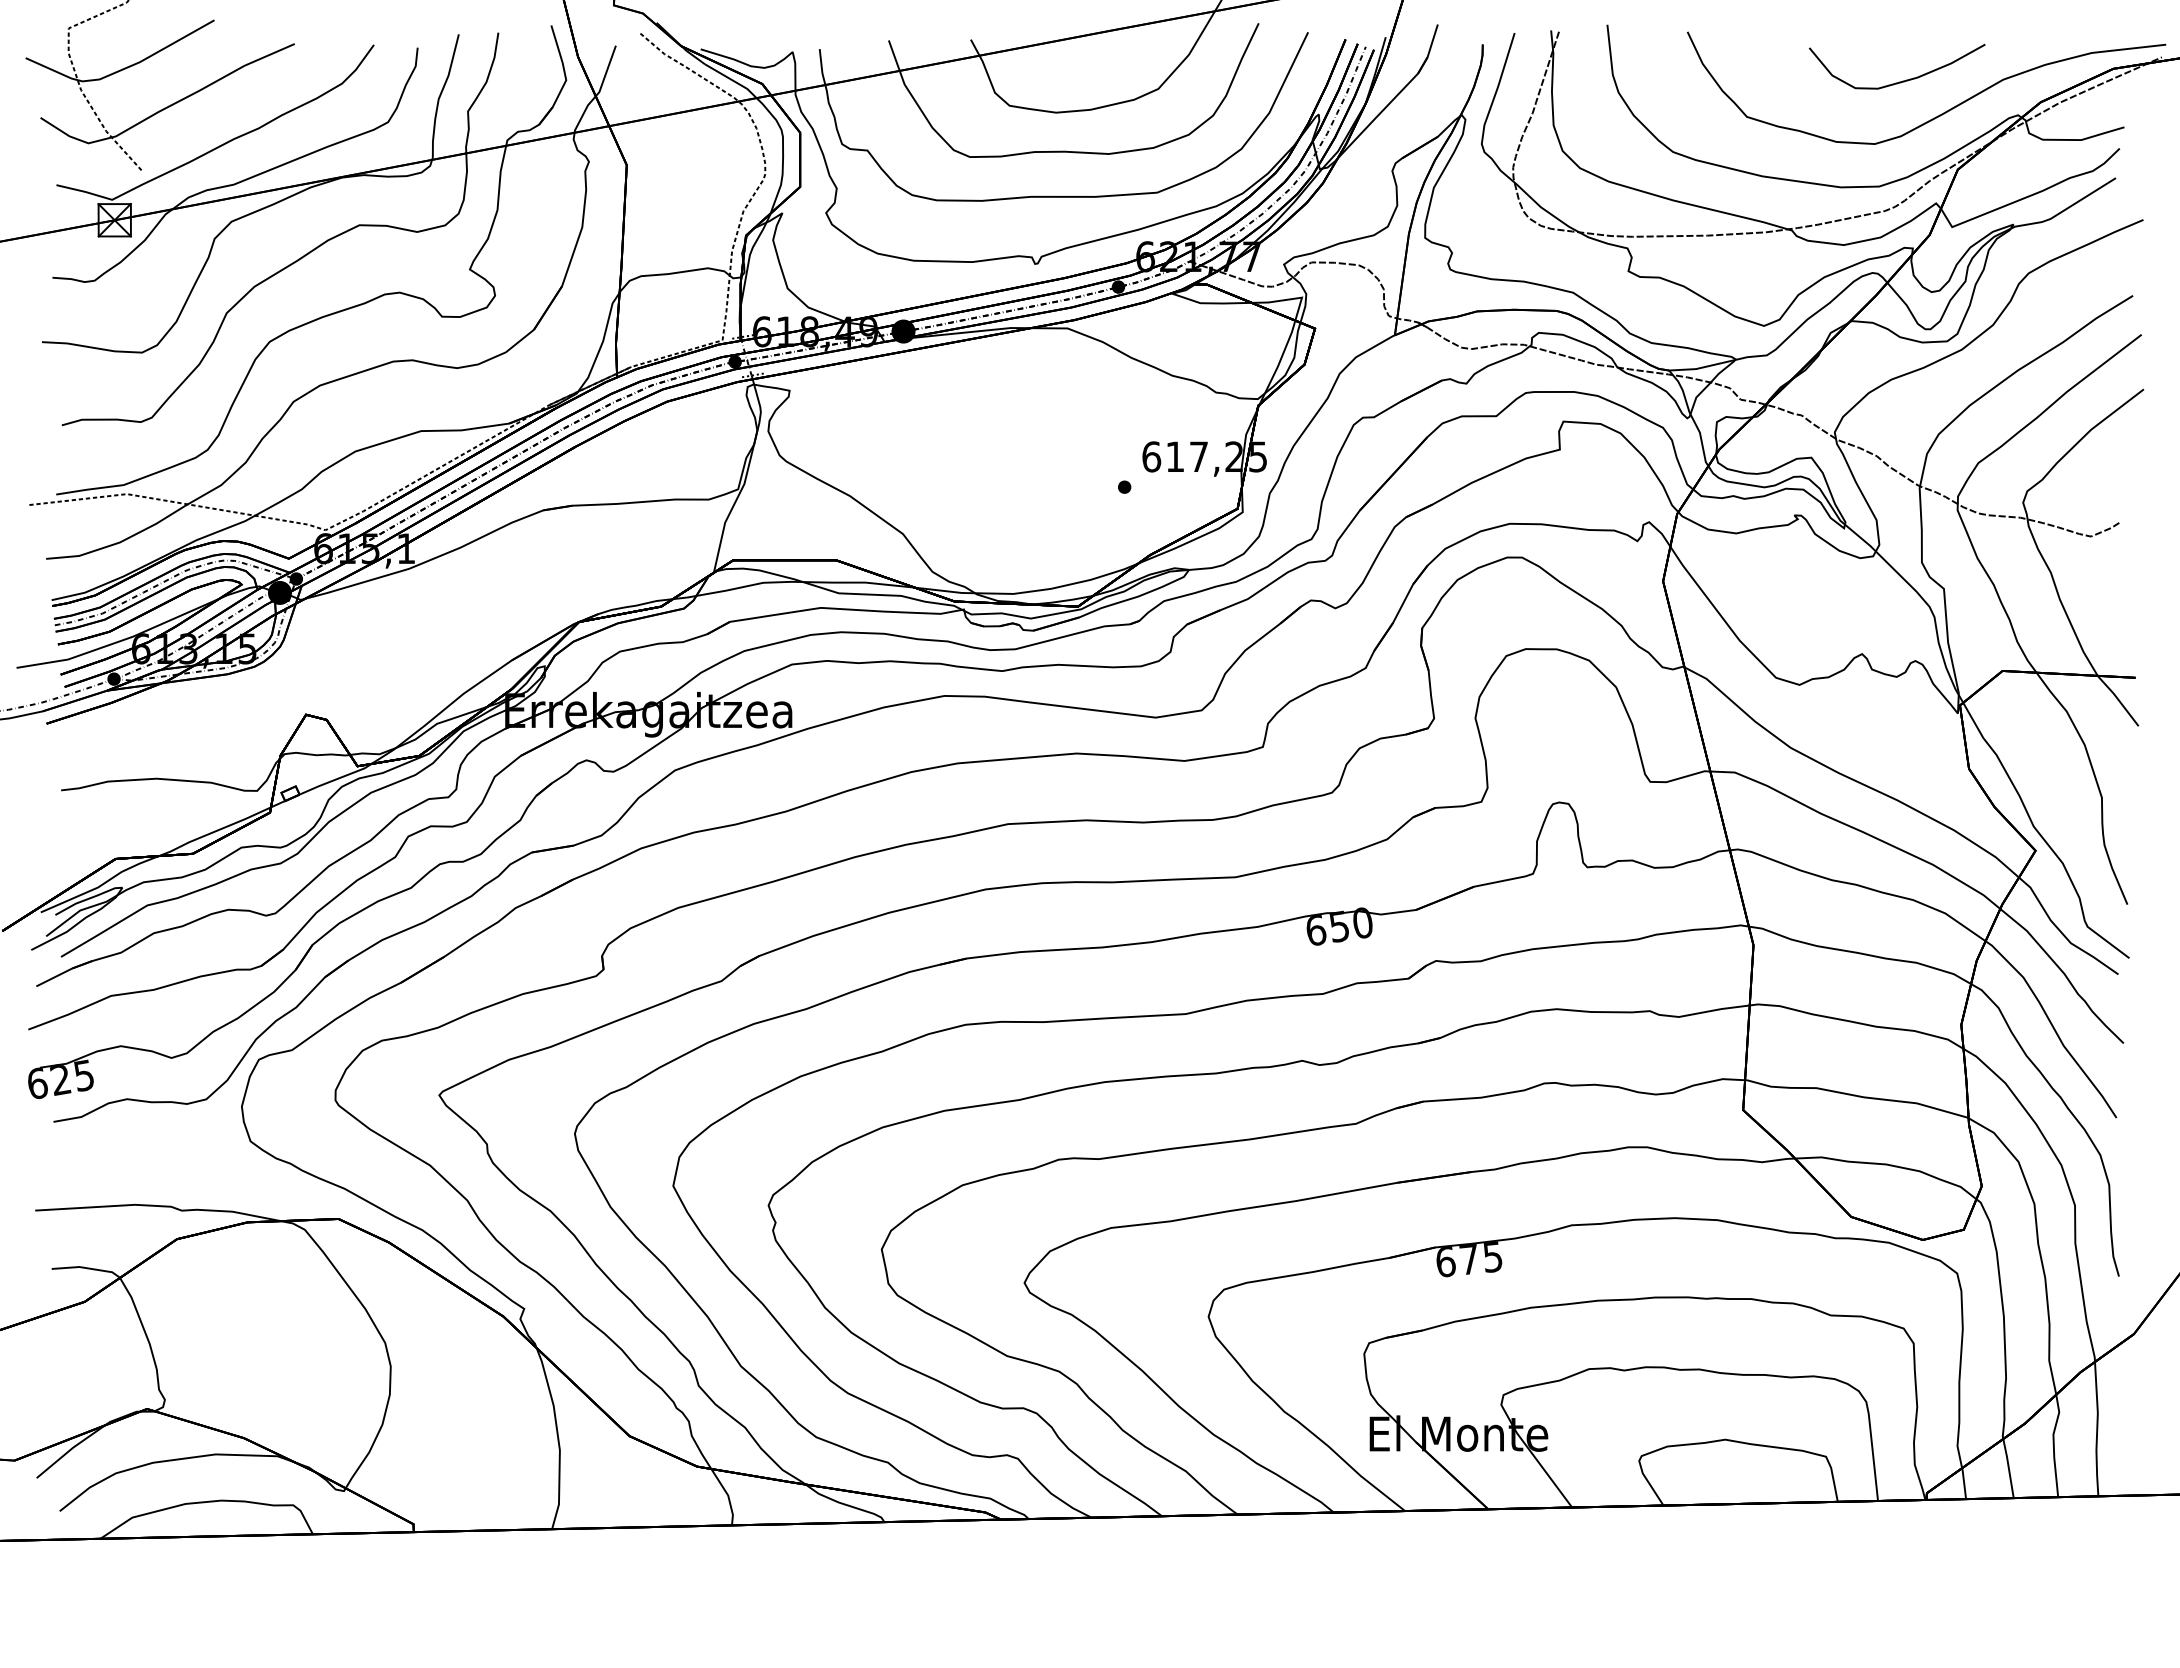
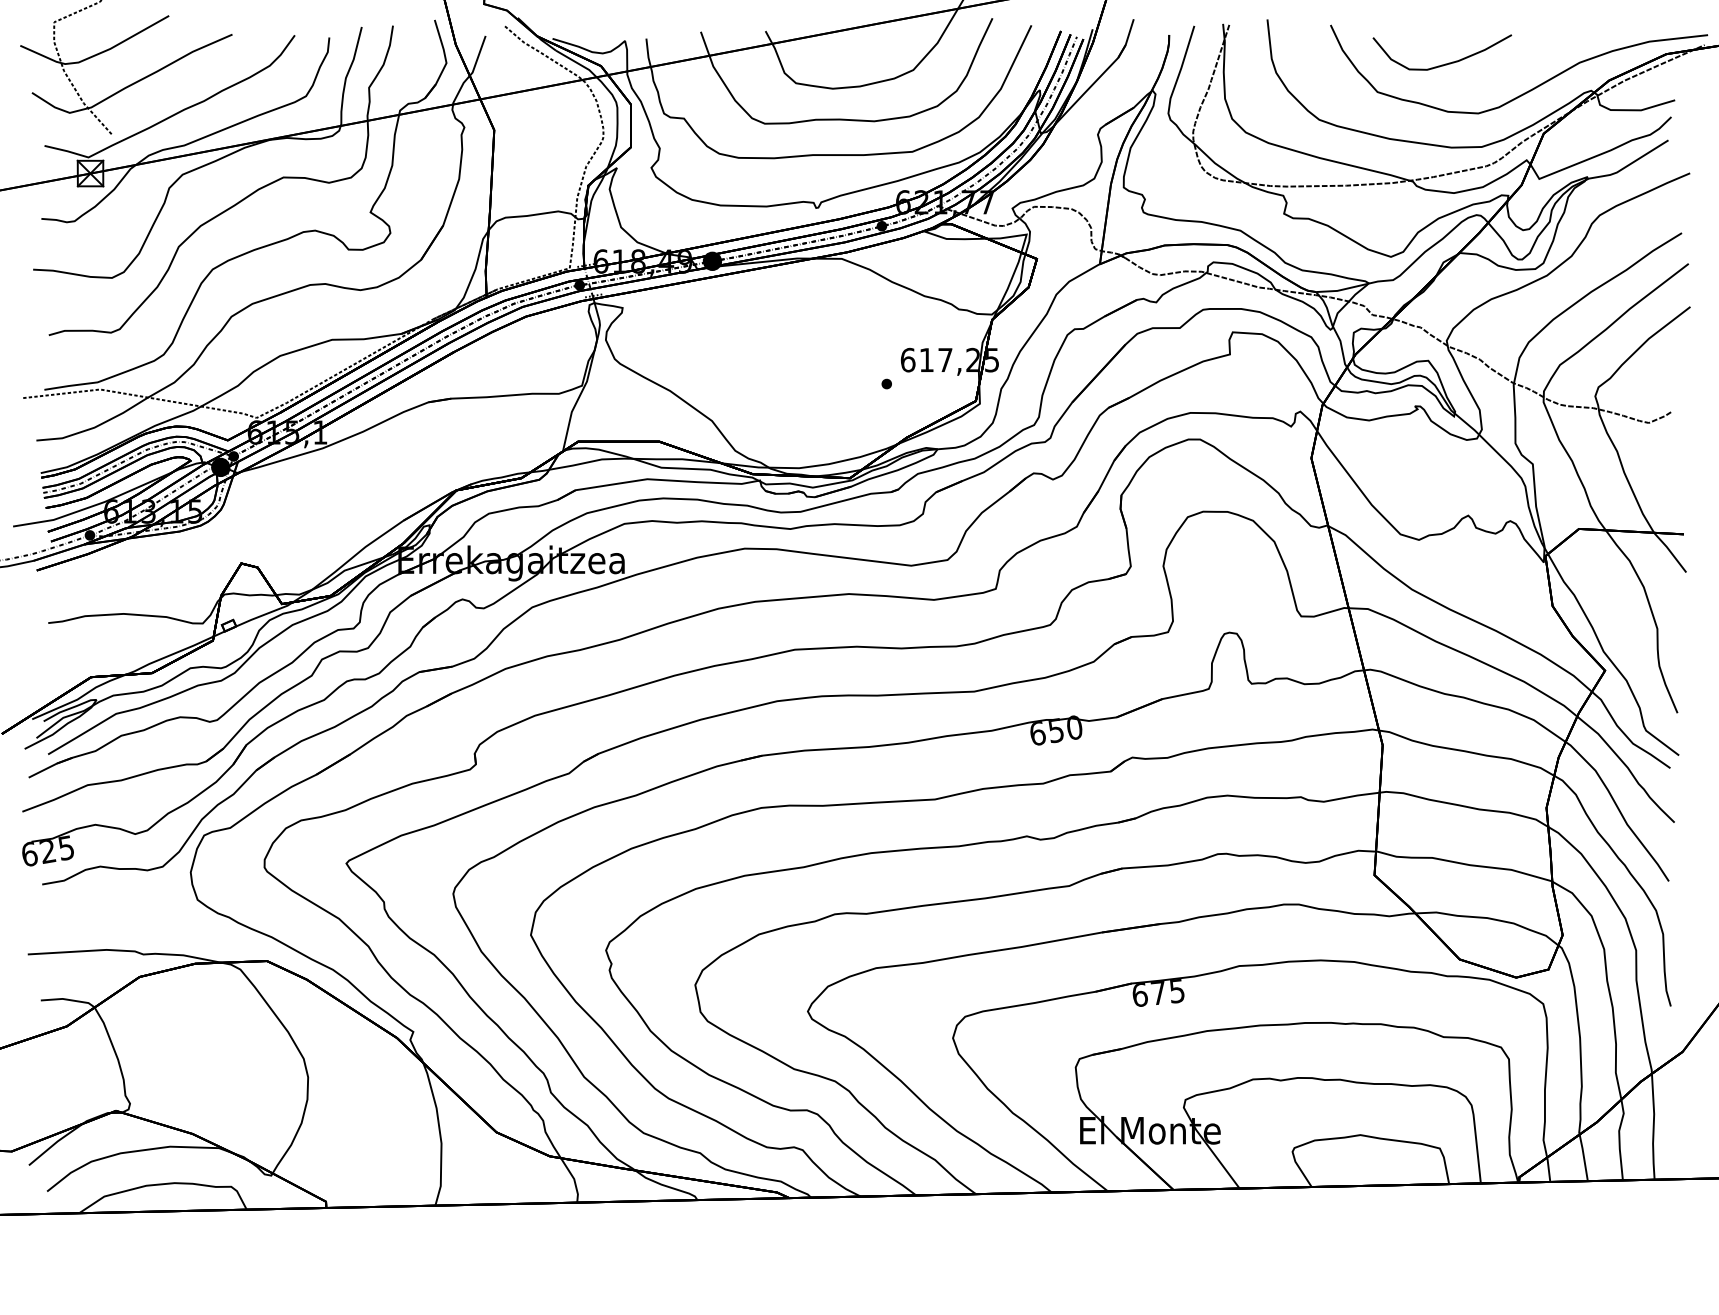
curve: (1902, 80) -> (1446, 63), moved

